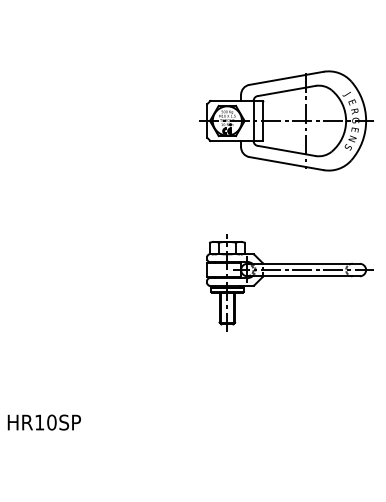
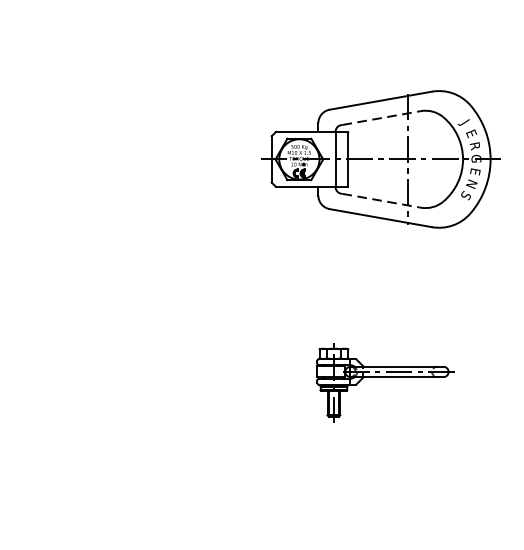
line: (287, 90) -> (382, 117), solid -> dashed
line: (287, 151) -> (382, 201), solid -> dashed
part: (289, 282) -> (385, 381), size x0.6

